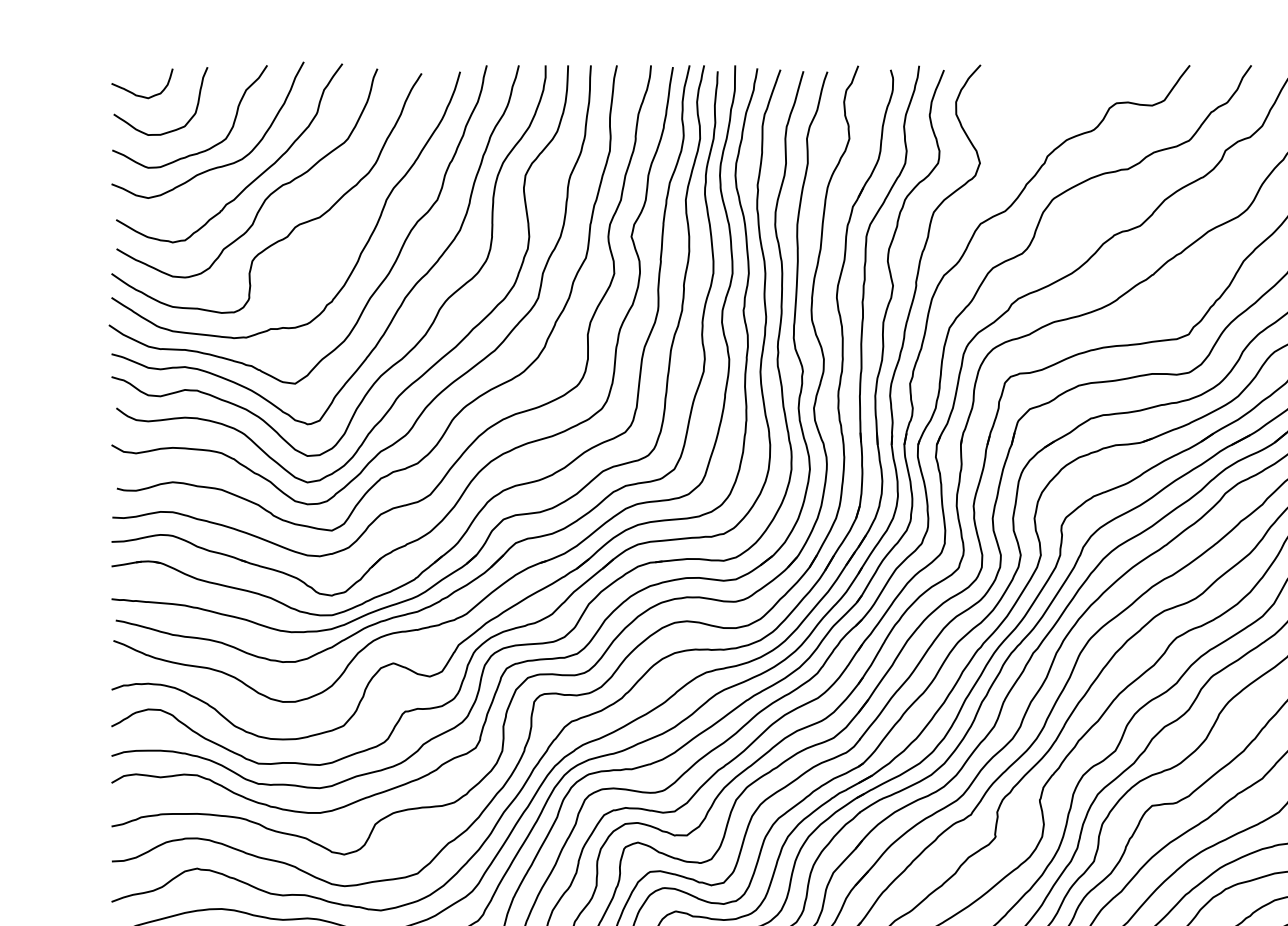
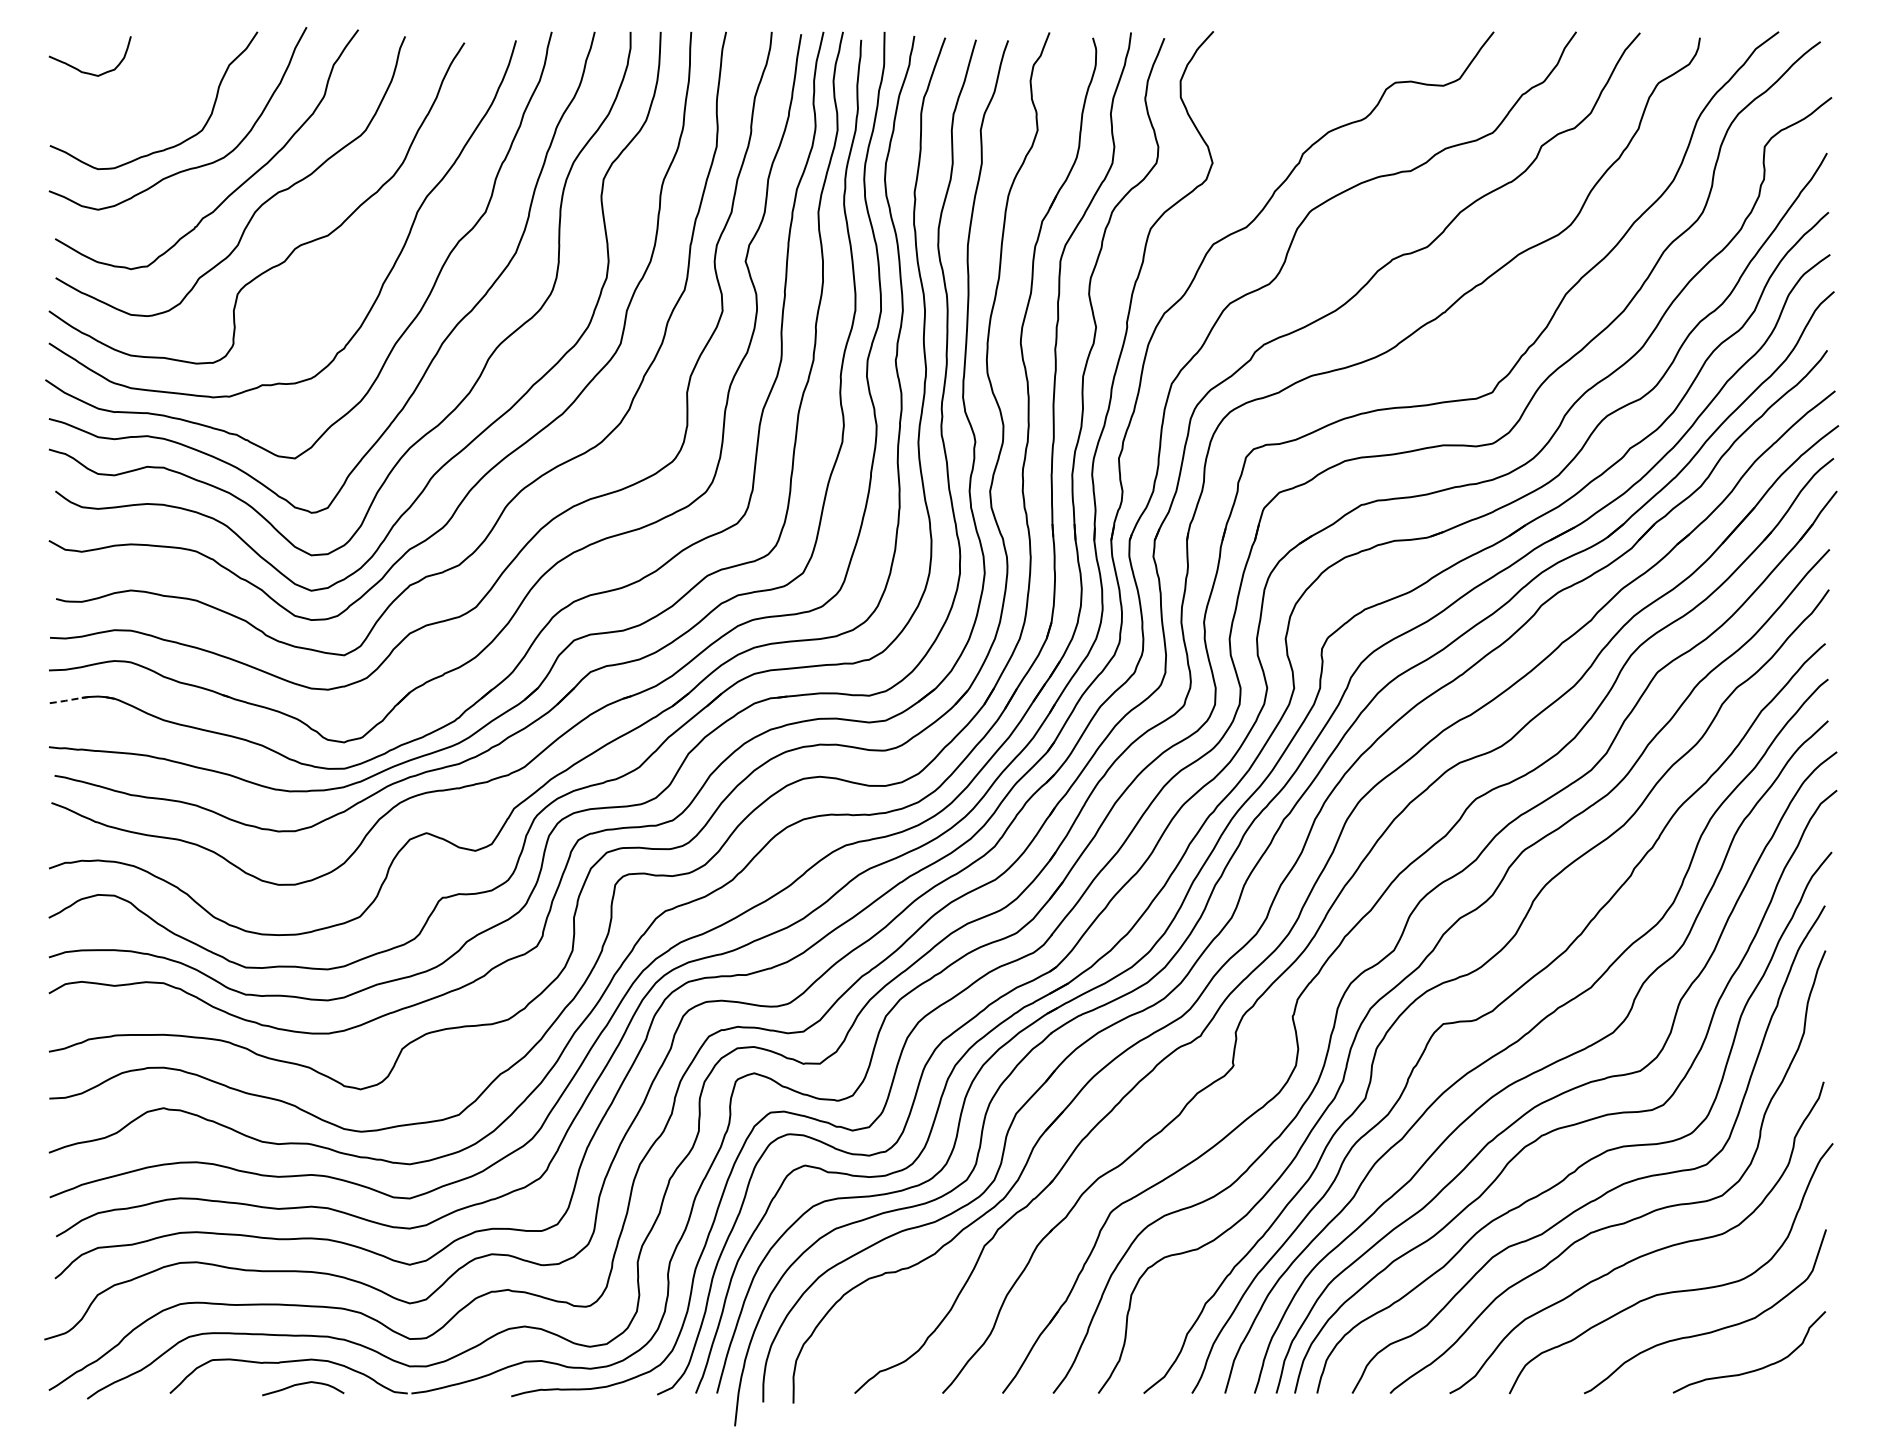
curve: (167, 131) -> (124, 120), removed
line: (126, 564) -> (69, 700), solid -> dashed

